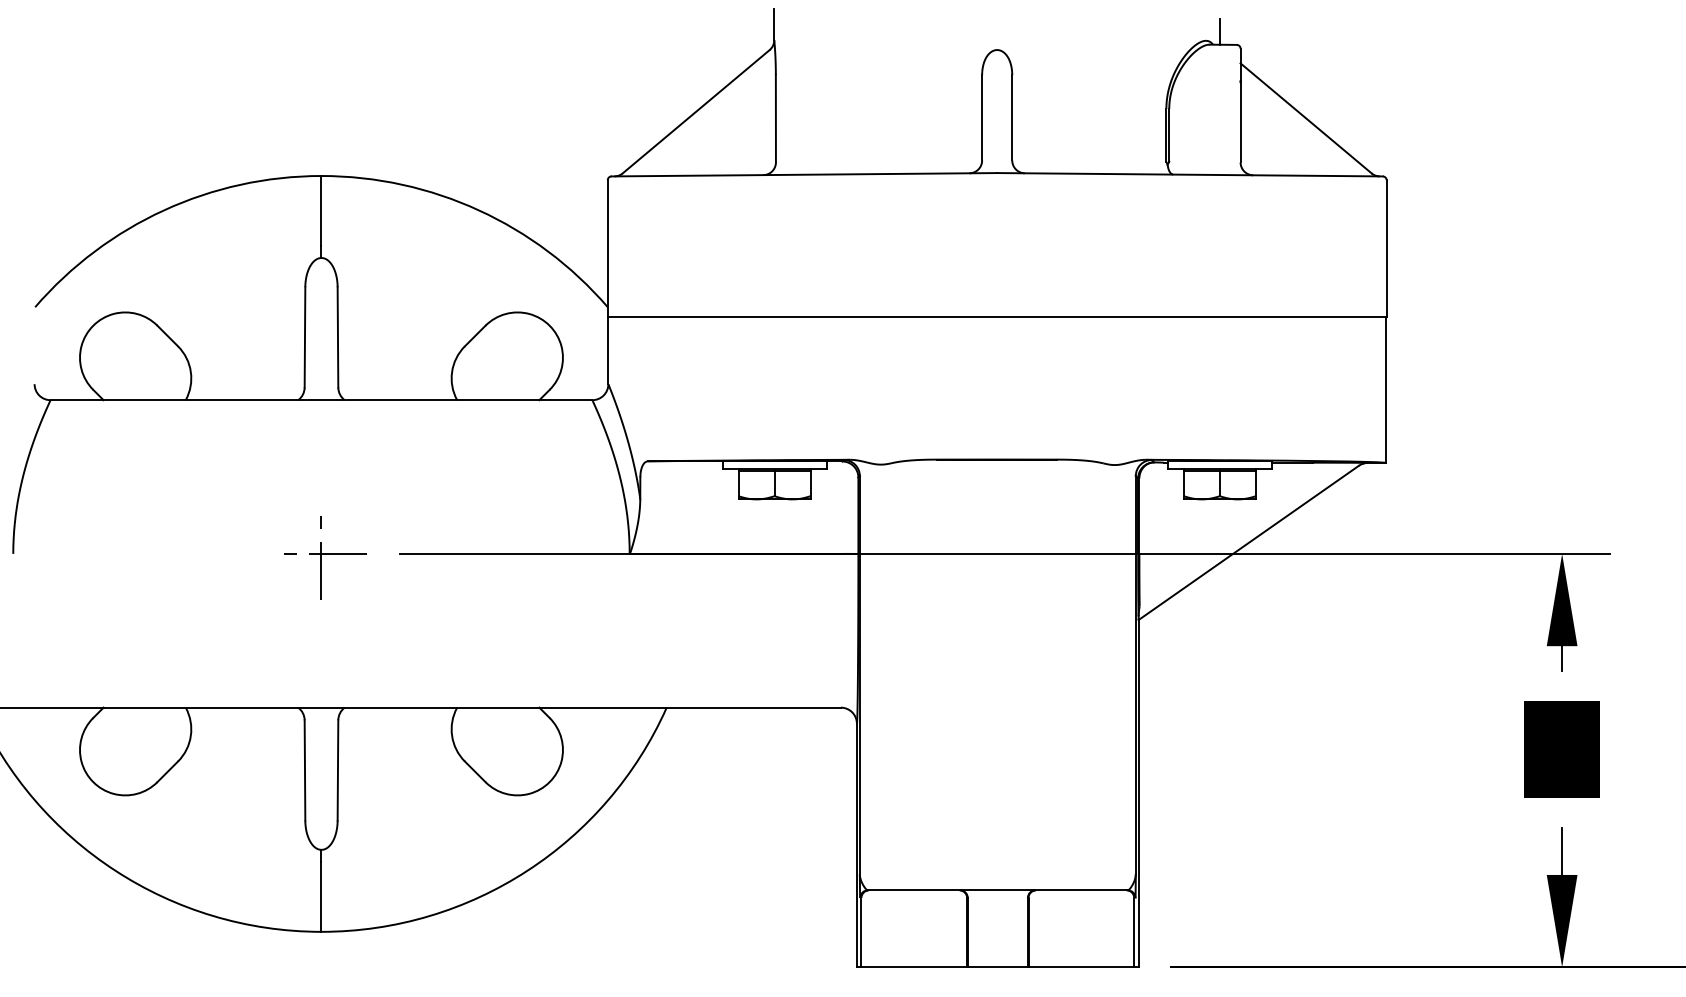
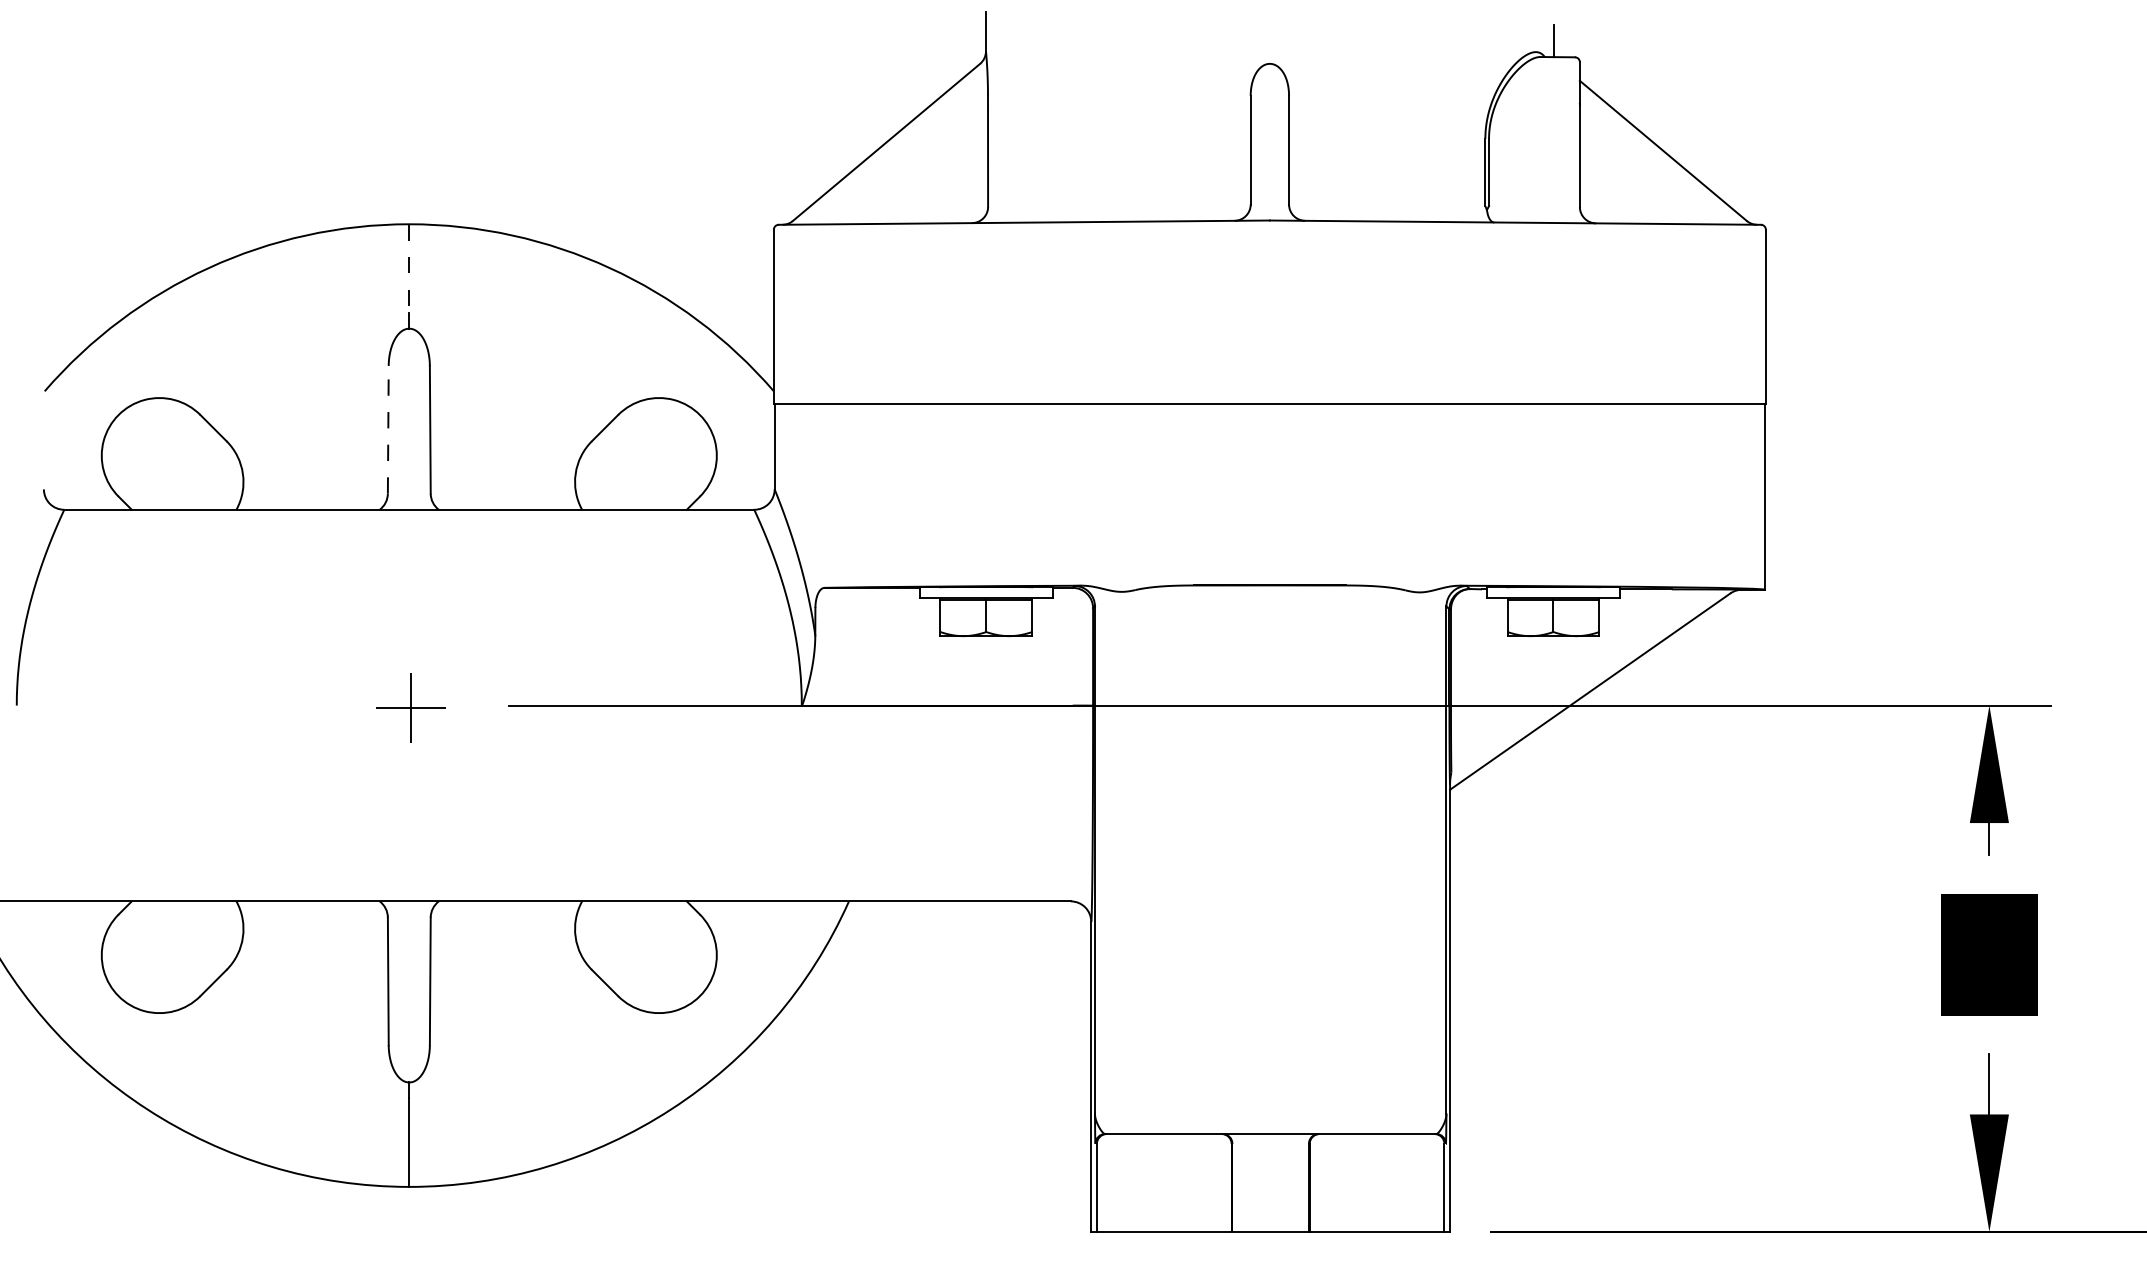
line: (321, 210) -> (409, 268), solid -> dashed
line: (305, 336) -> (388, 428), solid -> dashed
part: (325, 557) -> (414, 710), size x0.6

